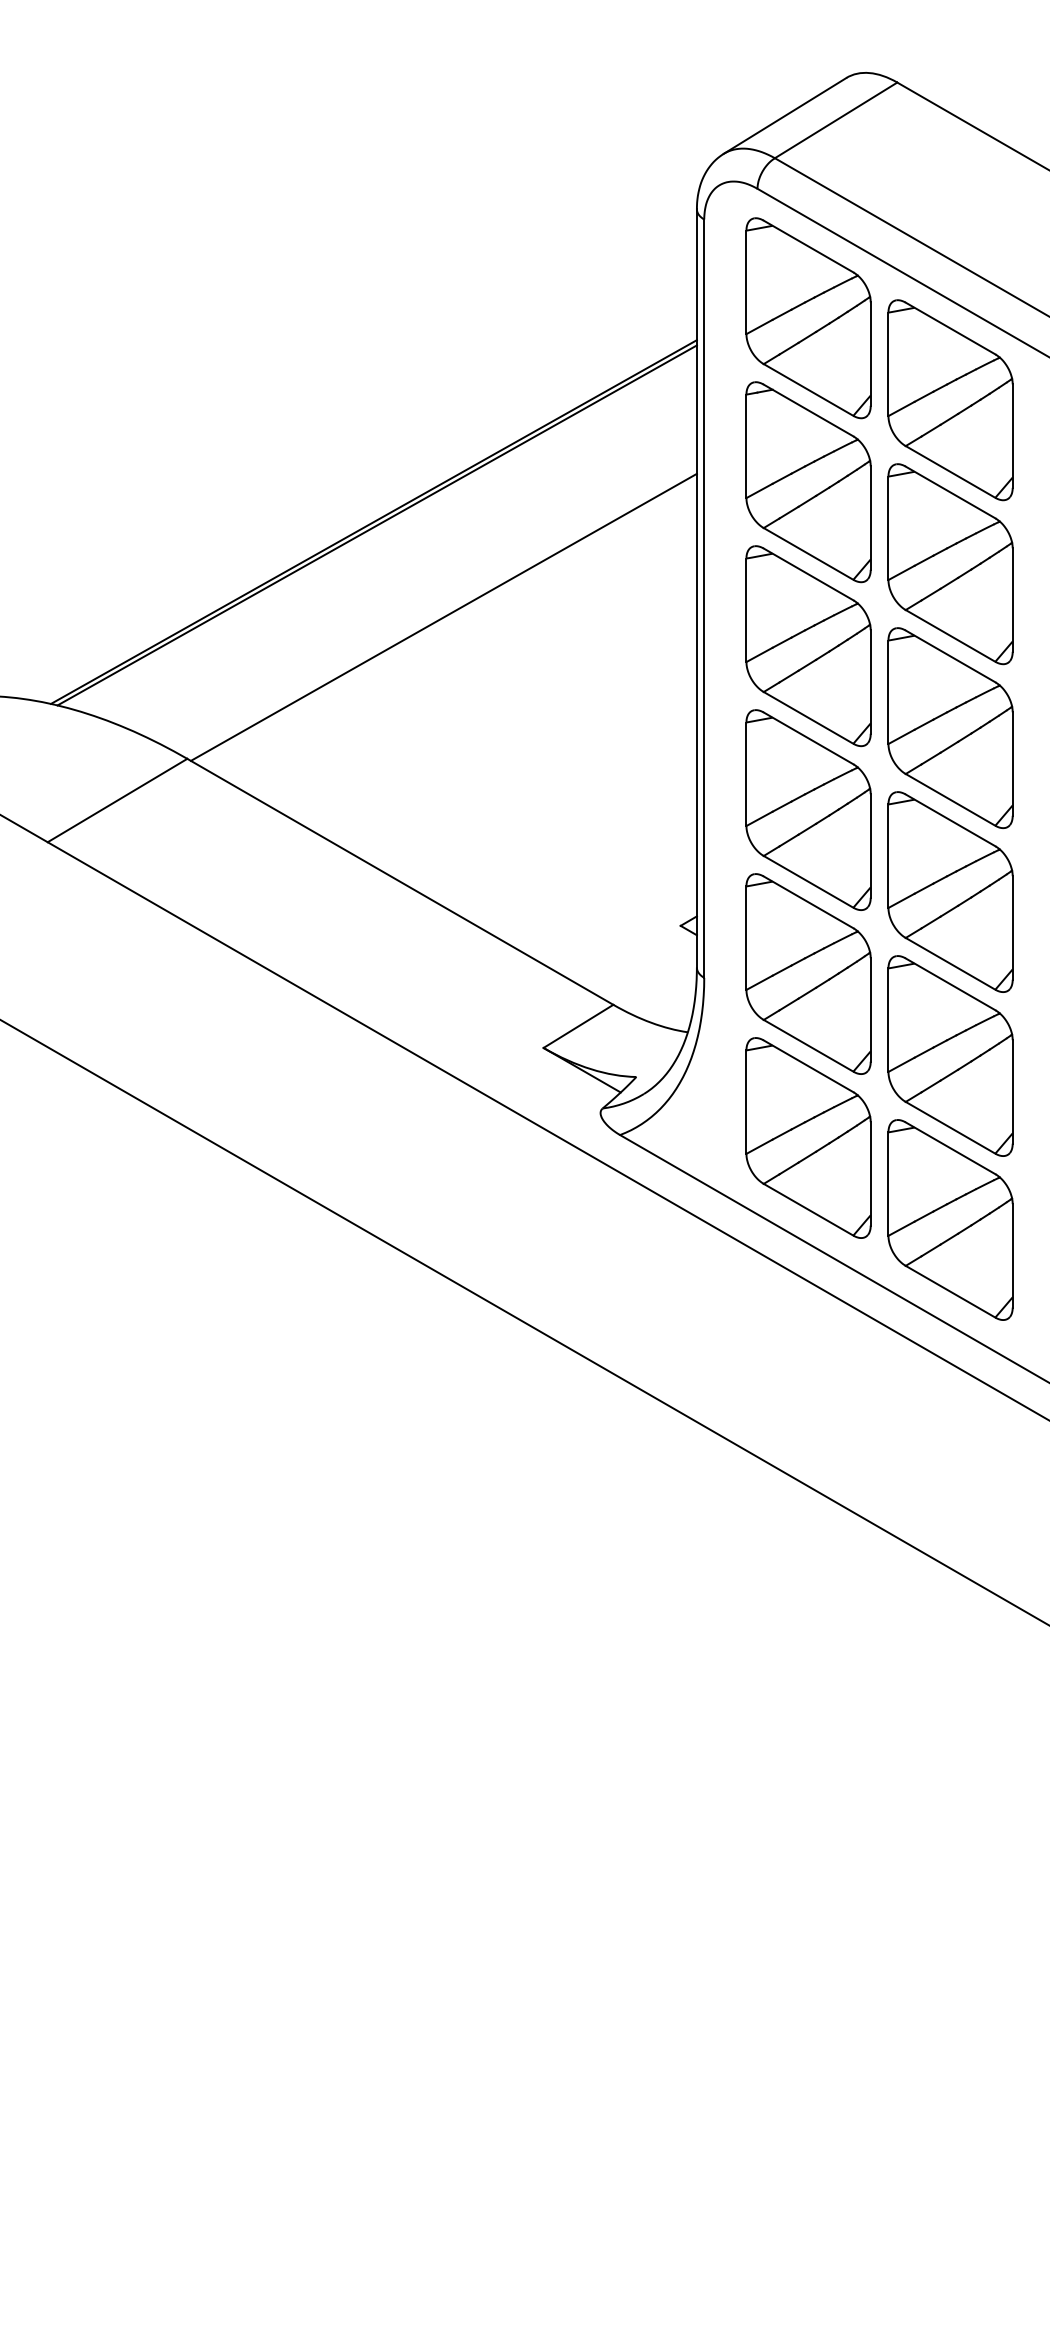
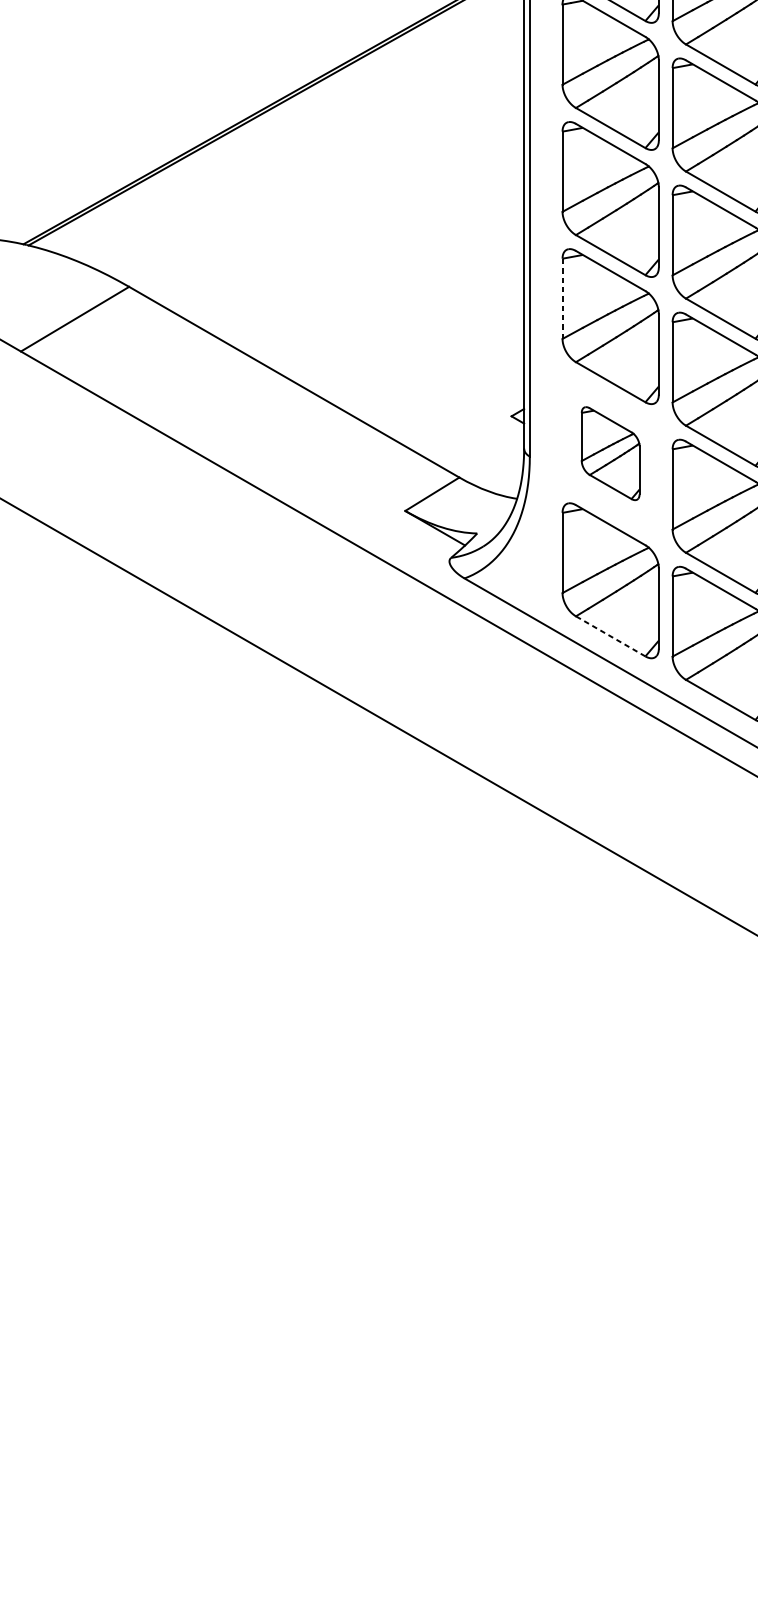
line: (443, 616) -> (327, 176), removed
line: (746, 774) -> (562, 299), solid -> dashed
part: (808, 973) -> (610, 453), size x0.6
line: (808, 1209) -> (610, 636), solid -> dashed

